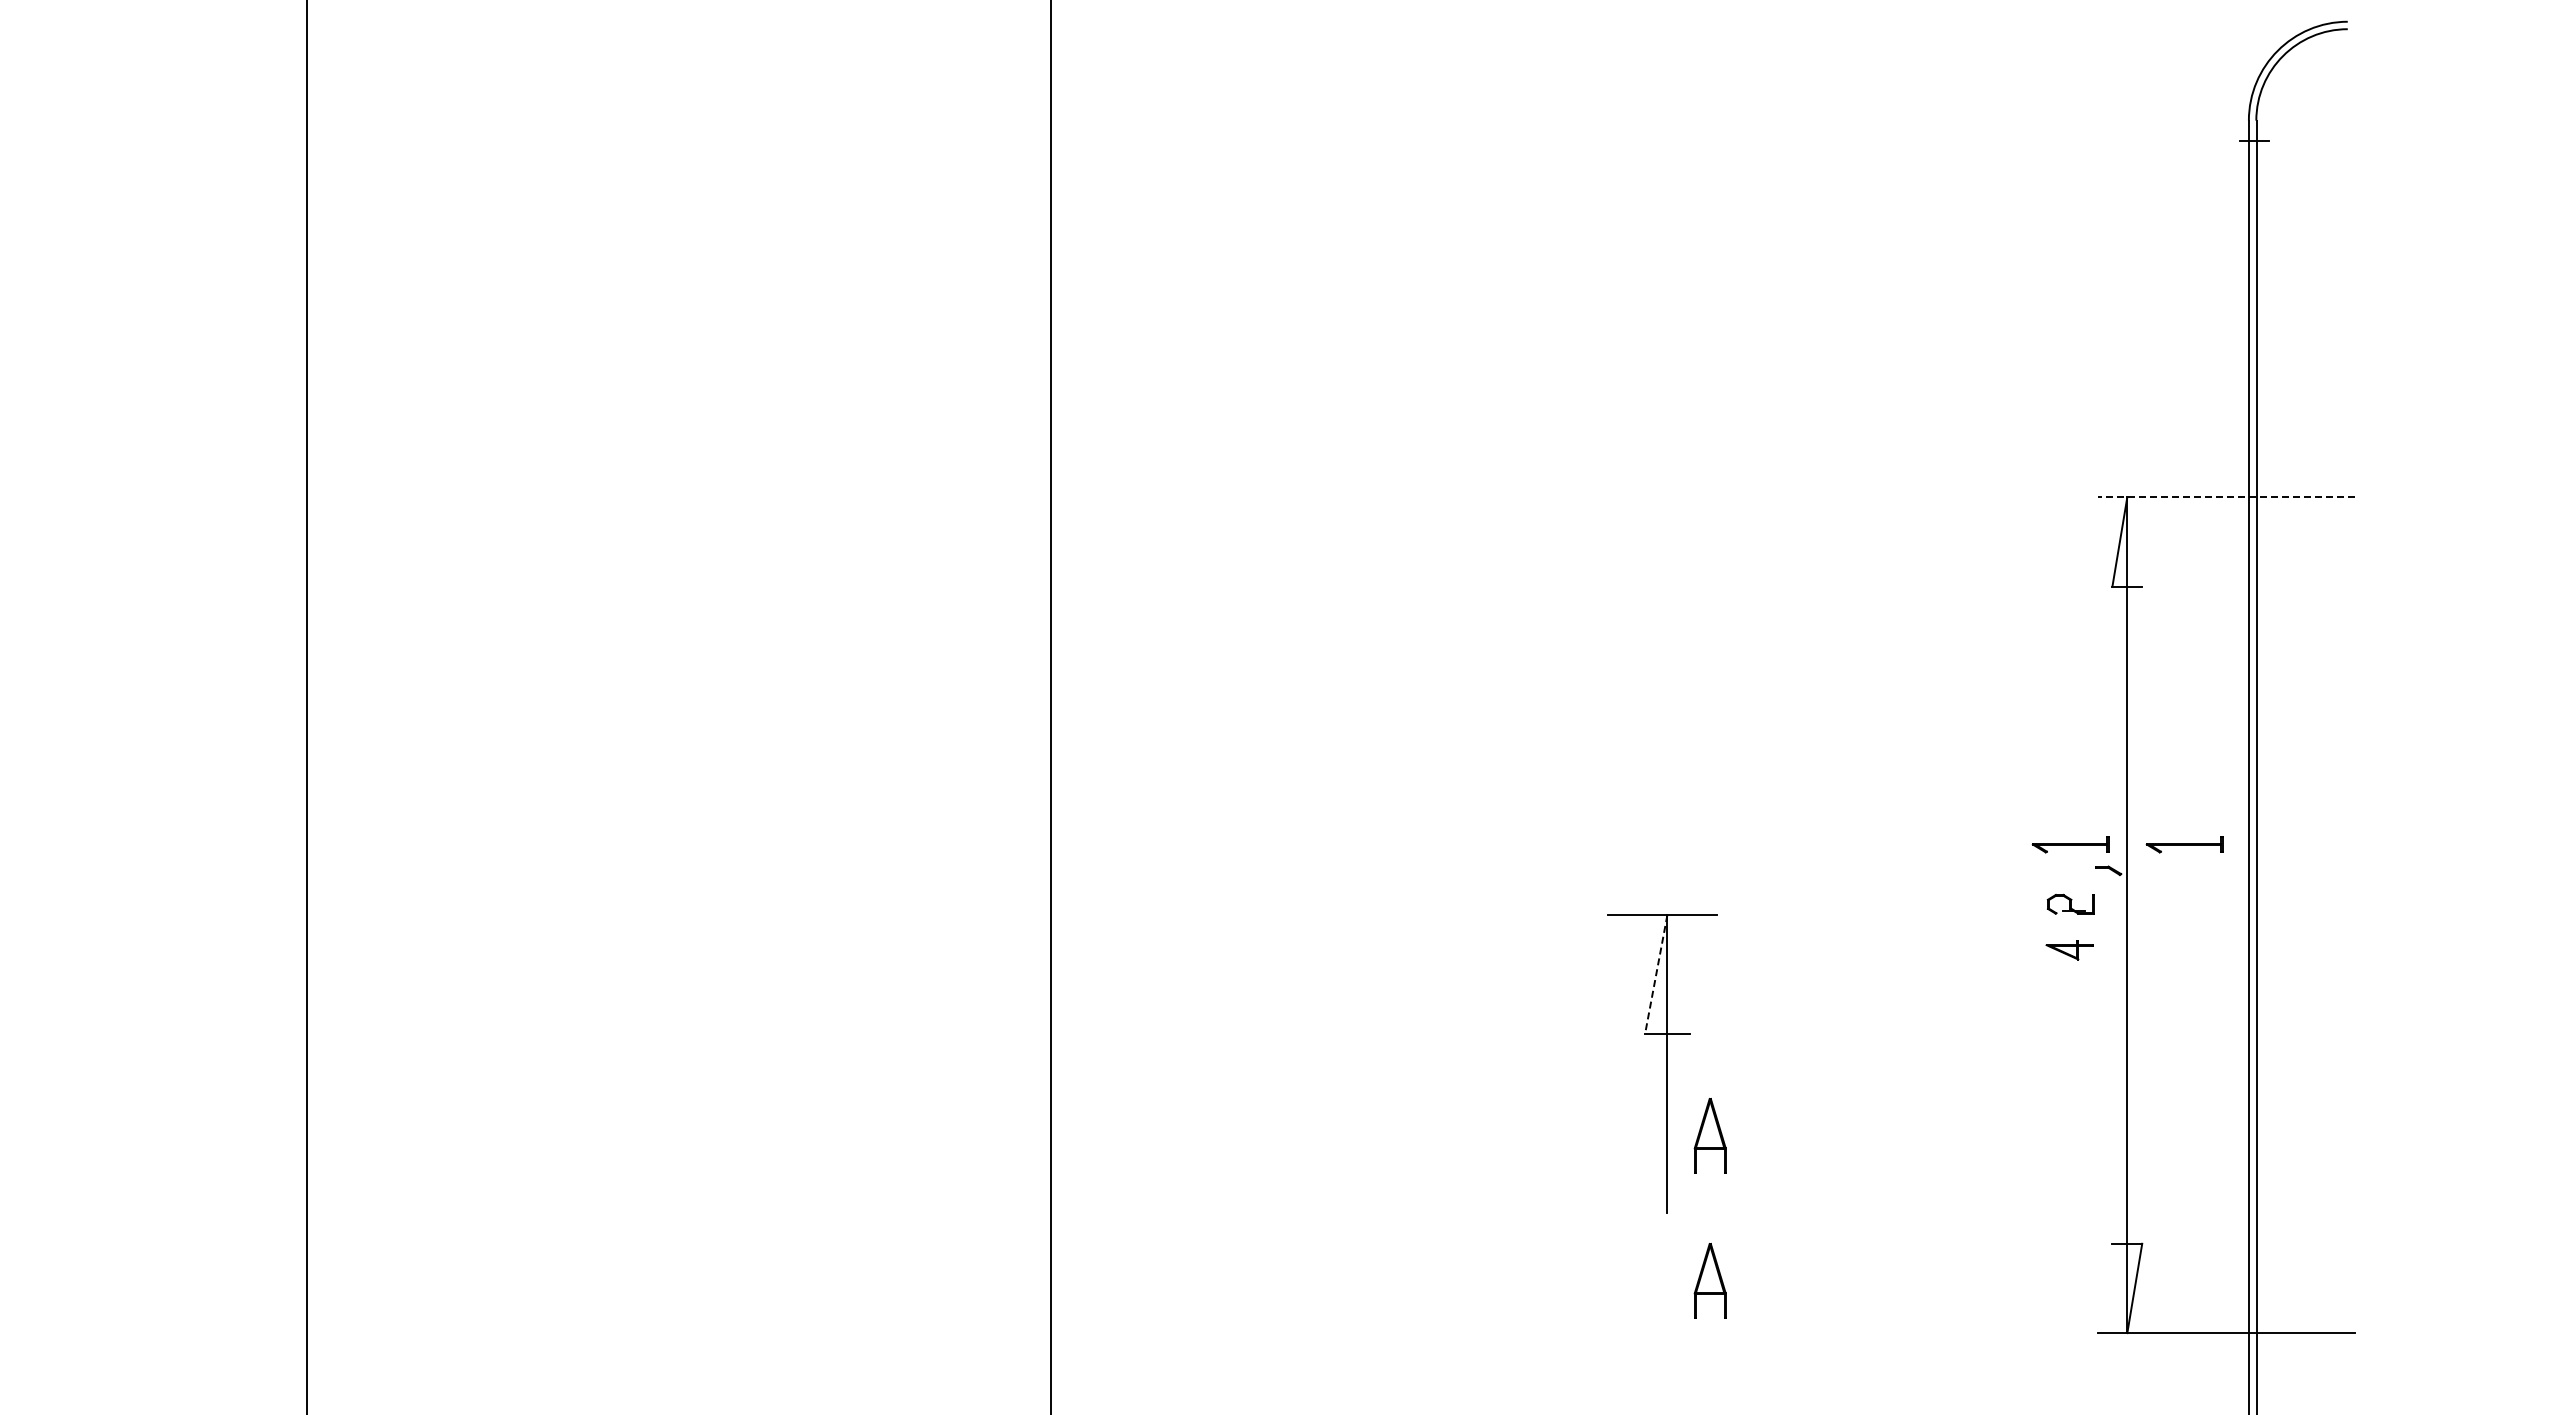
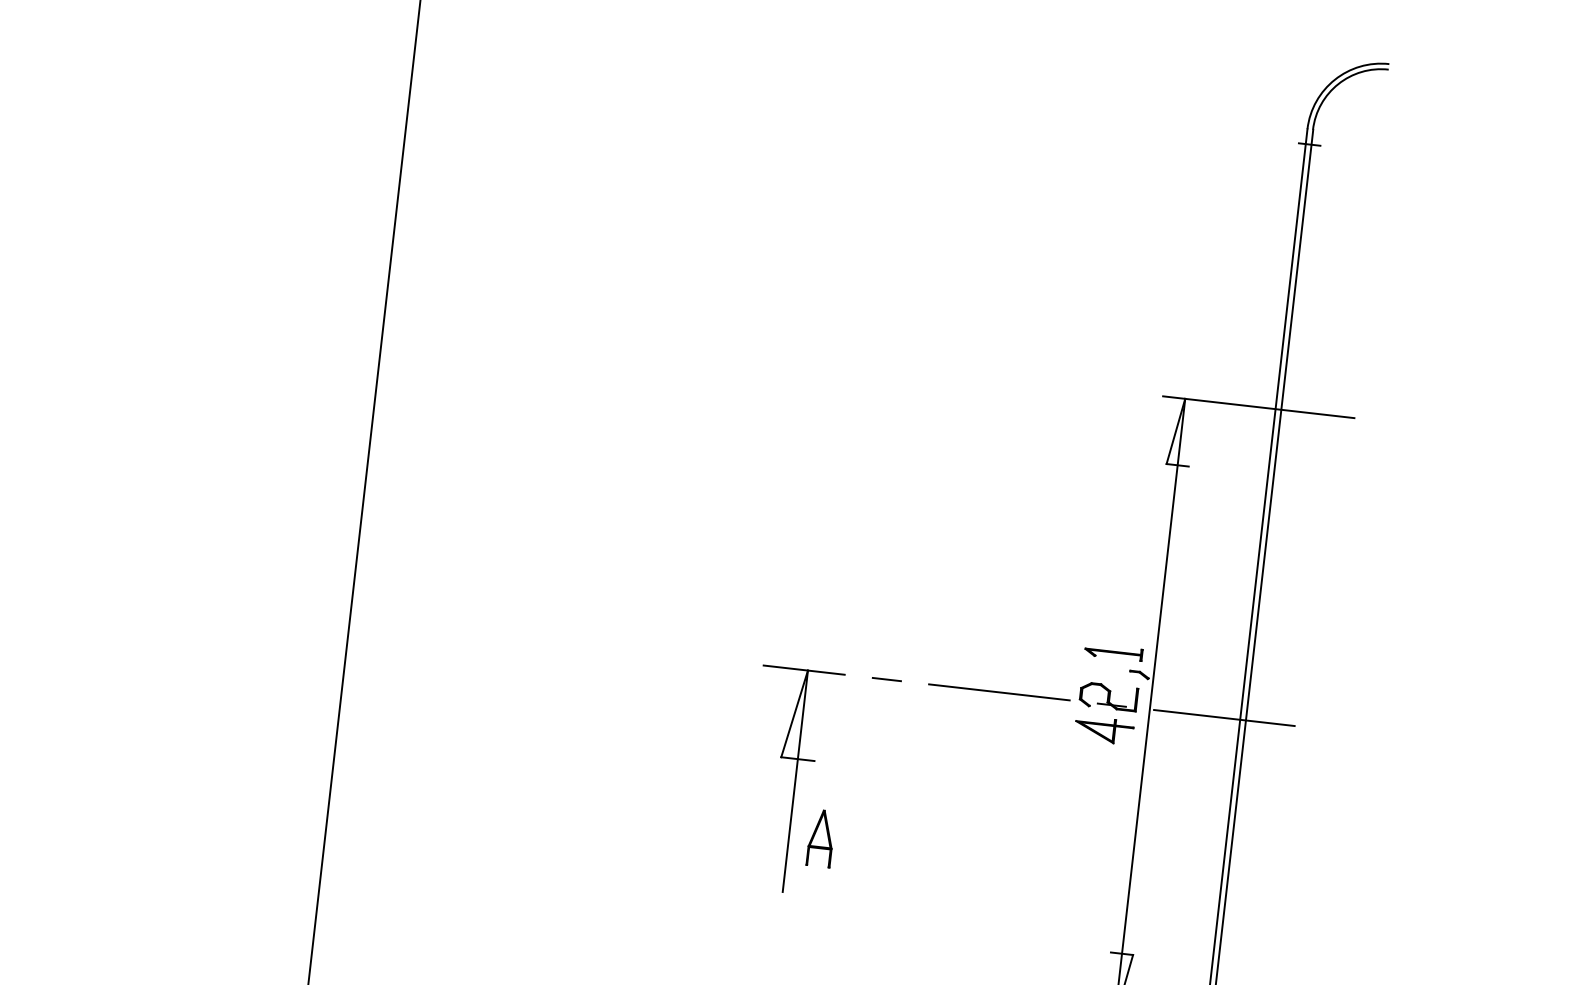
line: (2226, 497) -> (1258, 407), dashed -> solid
part: (2184, 844) -> (1198, 661), removed
part: (2070, 903) -> (1108, 696), size x1.67
line: (1773, 915) -> (886, 679), added
line: (1924, 915) -> (999, 692), added
line: (2227, 915) -> (1224, 718), added
part: (2069, 950) -> (1103, 730), size x1.67
line: (1656, 974) -> (794, 713), dashed -> solid
part: (1709, 1280) -> (808, 945), removed

